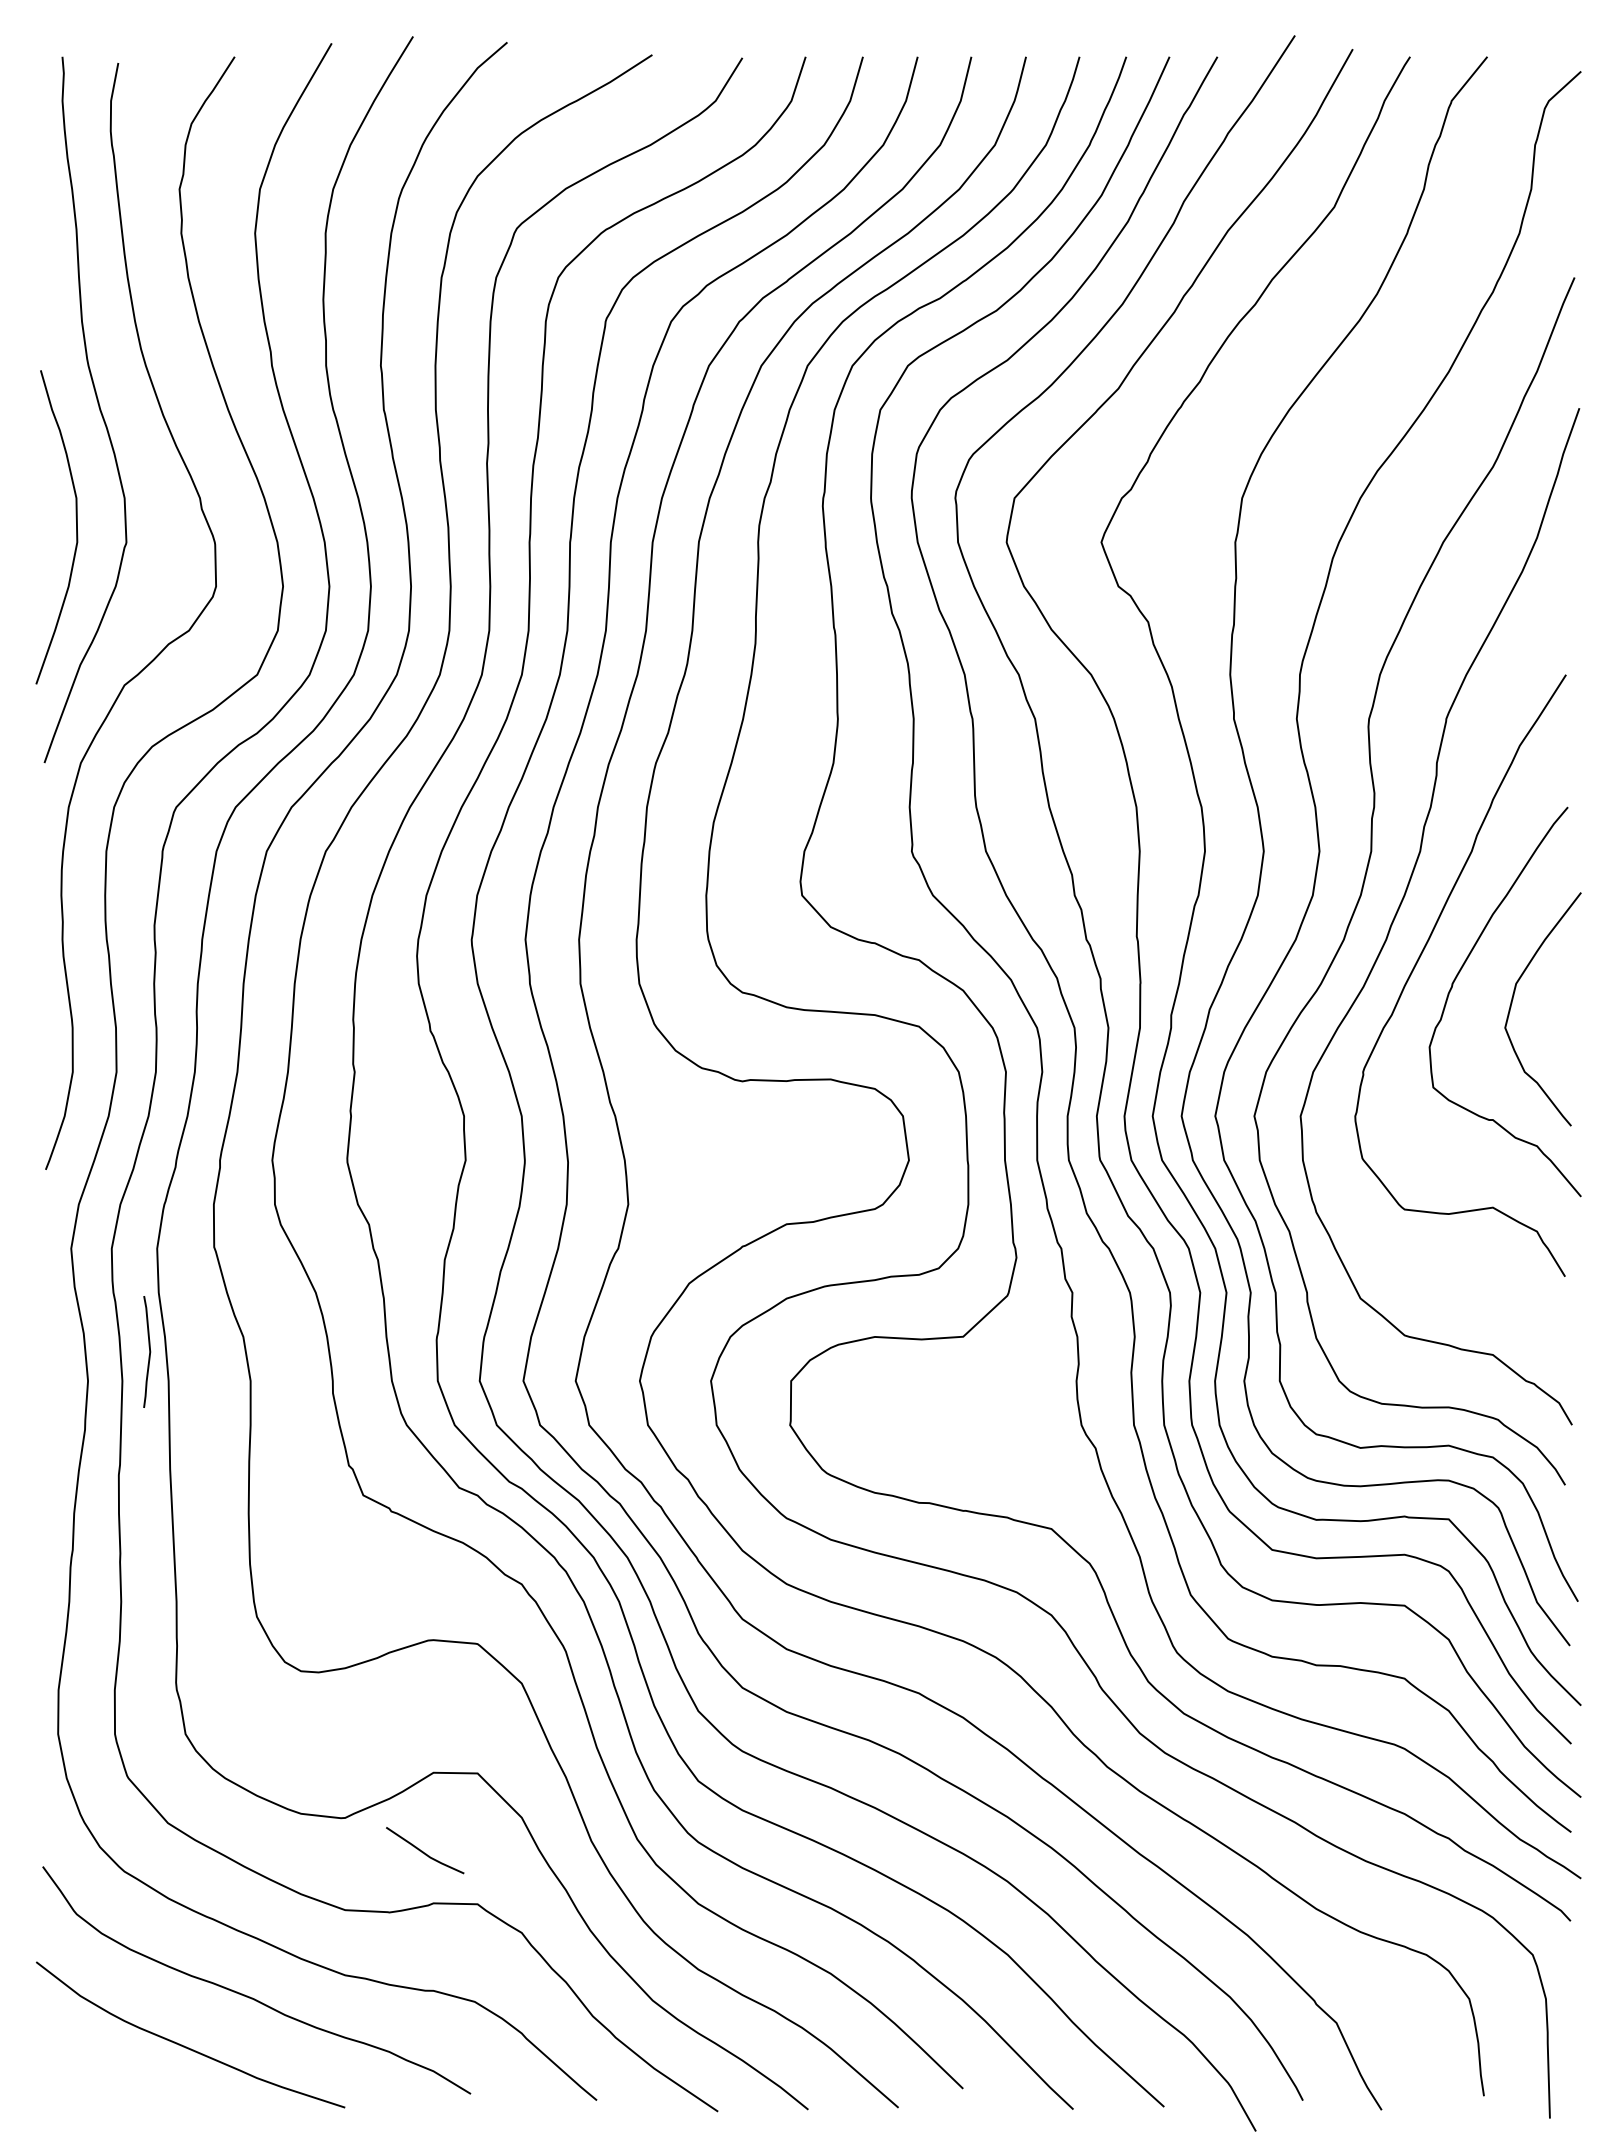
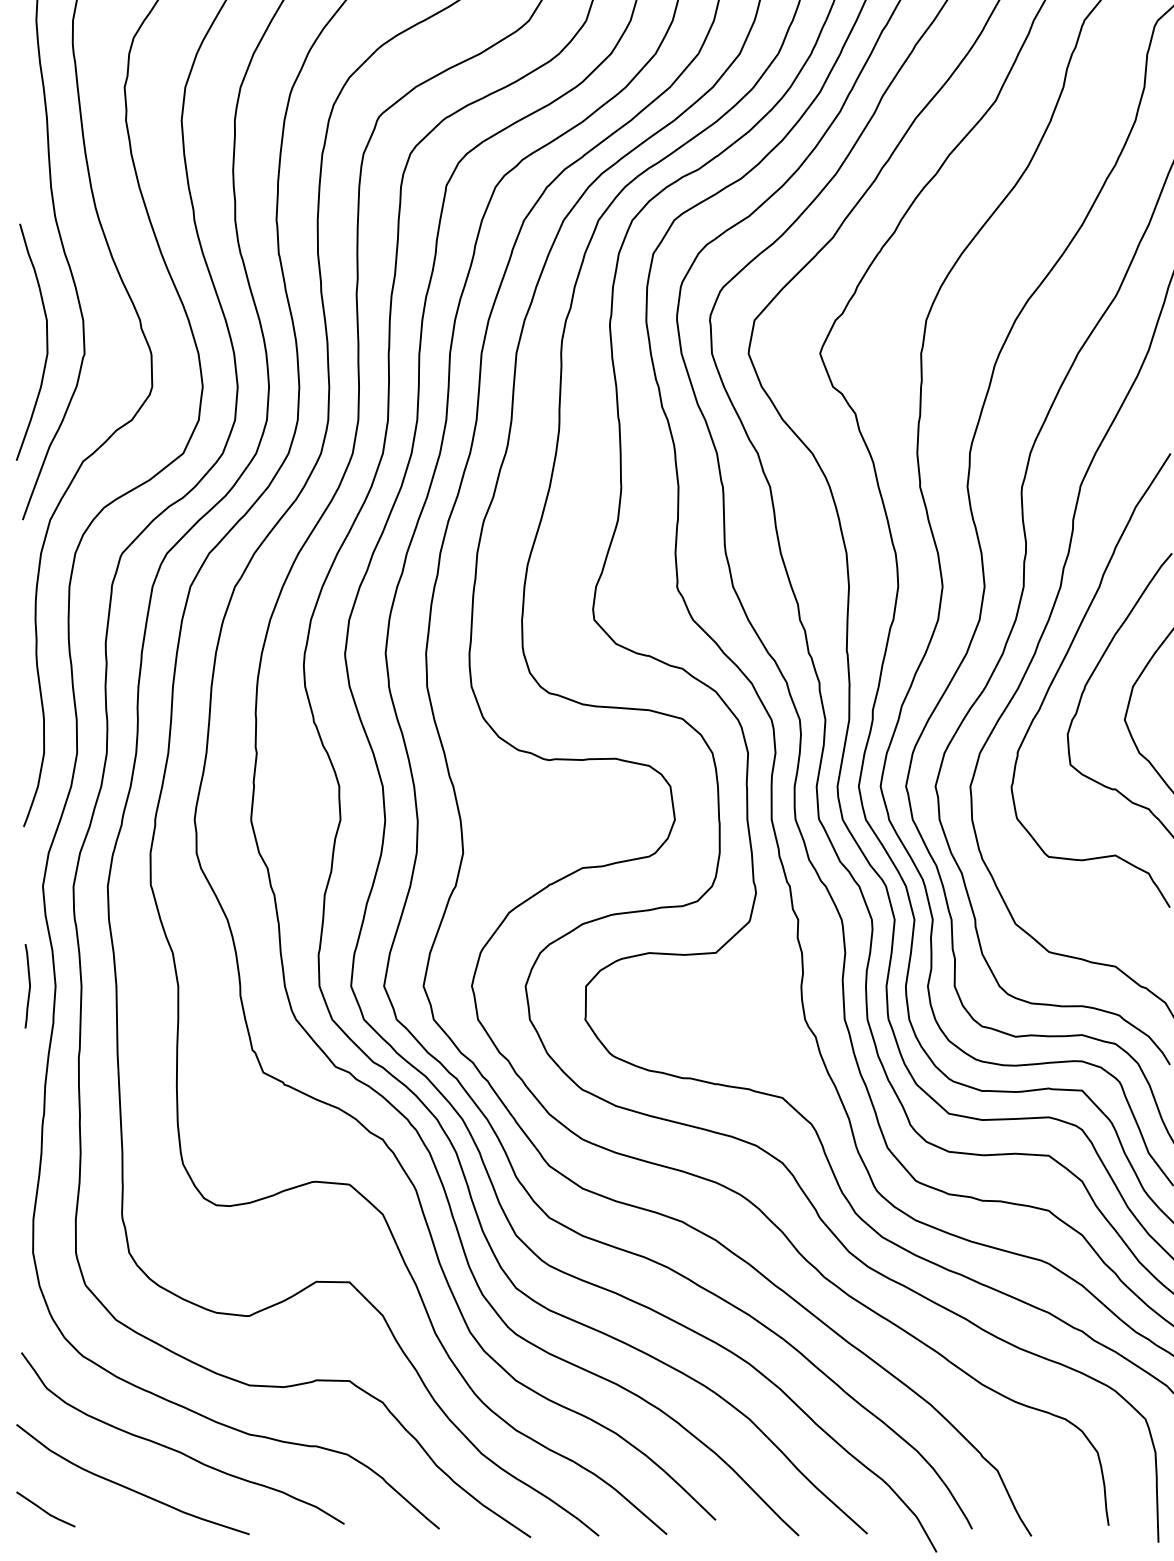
curve: (149, 1351) -> (29, 985), moved
line: (423, 1851) -> (44, 1510), moved

